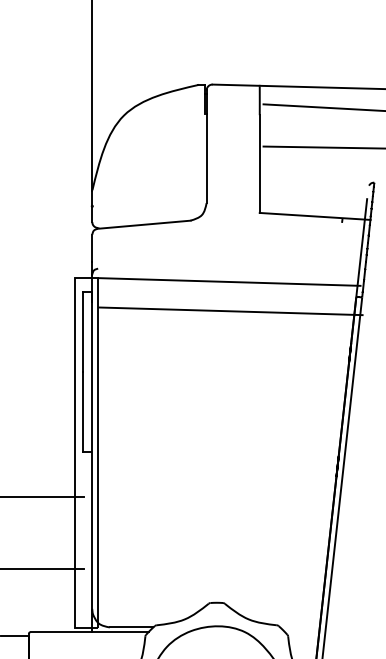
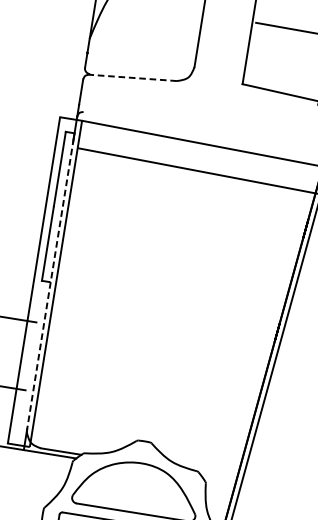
line: (144, 224) -> (133, 77), solid -> dashed
line: (92, 453) -> (50, 283), solid -> dashed

